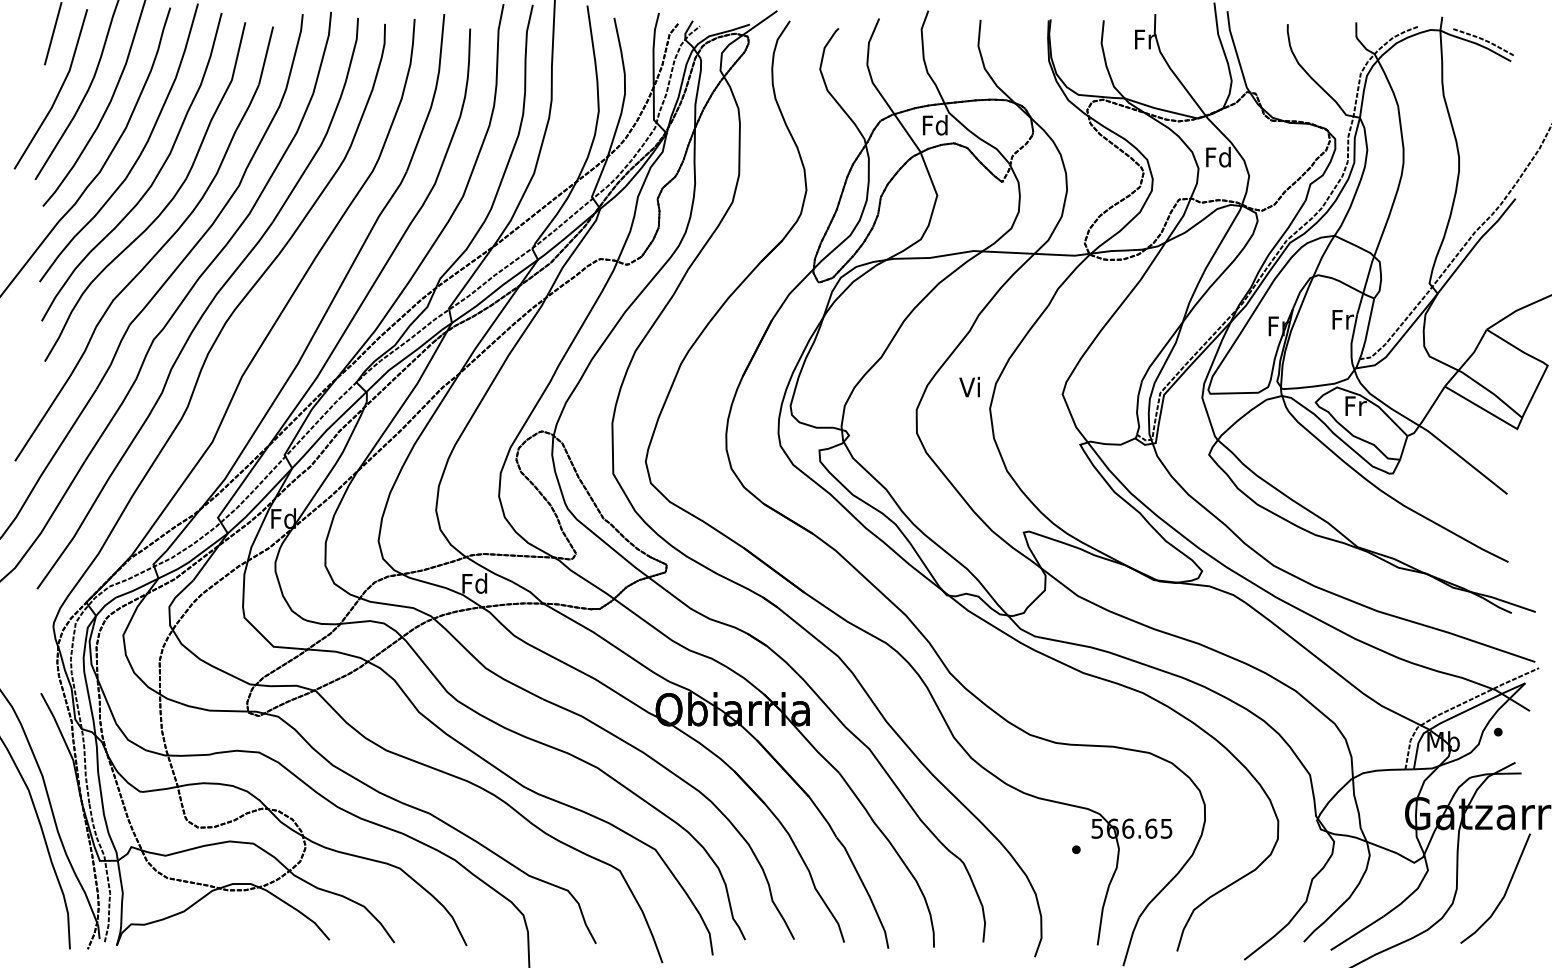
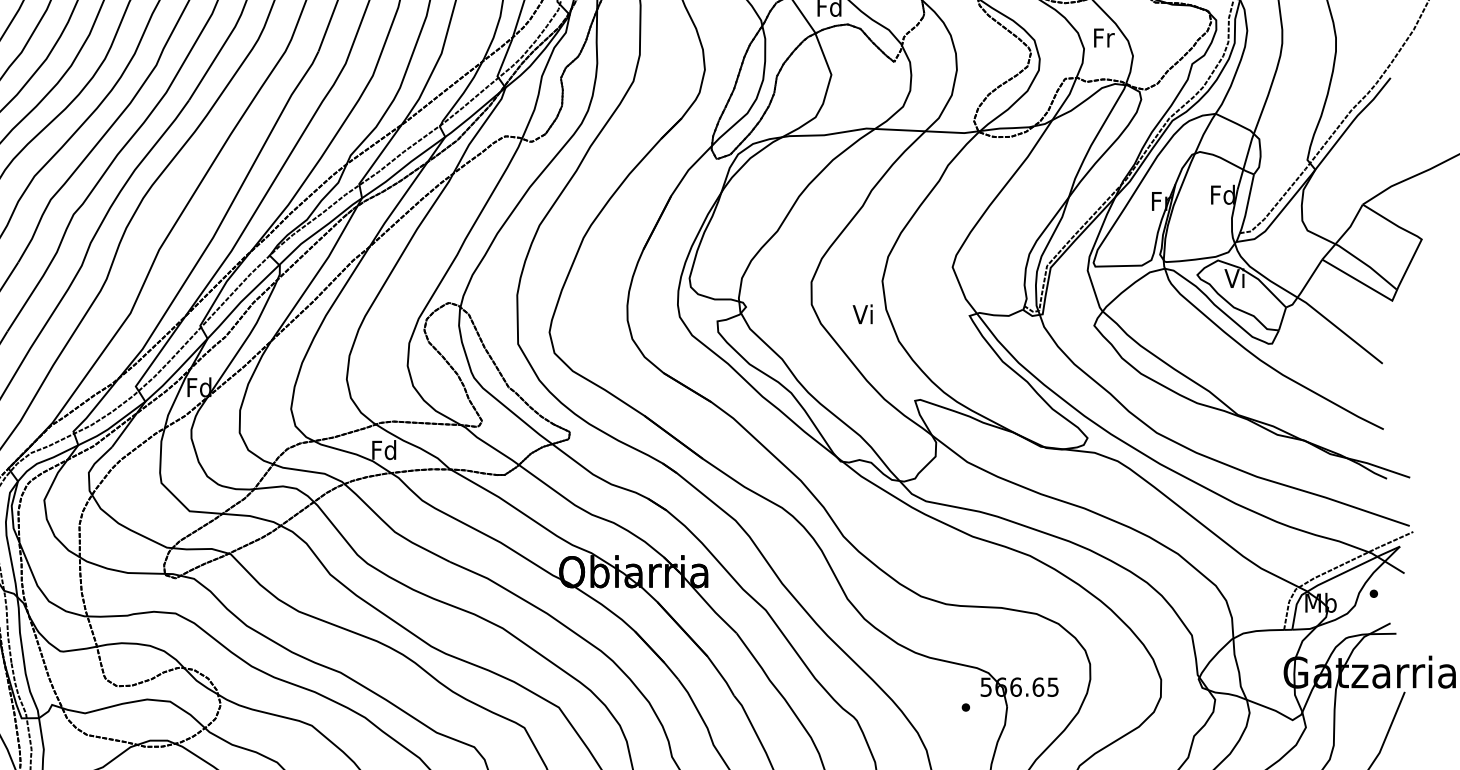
text: (1218, 156) -> (1103, 37), Fd -> Fr
text: (1341, 319) -> (1222, 194), Fr -> Fd
text: (969, 386) -> (862, 313), moved
text: (1354, 405) -> (1234, 277), Fr -> Vi

